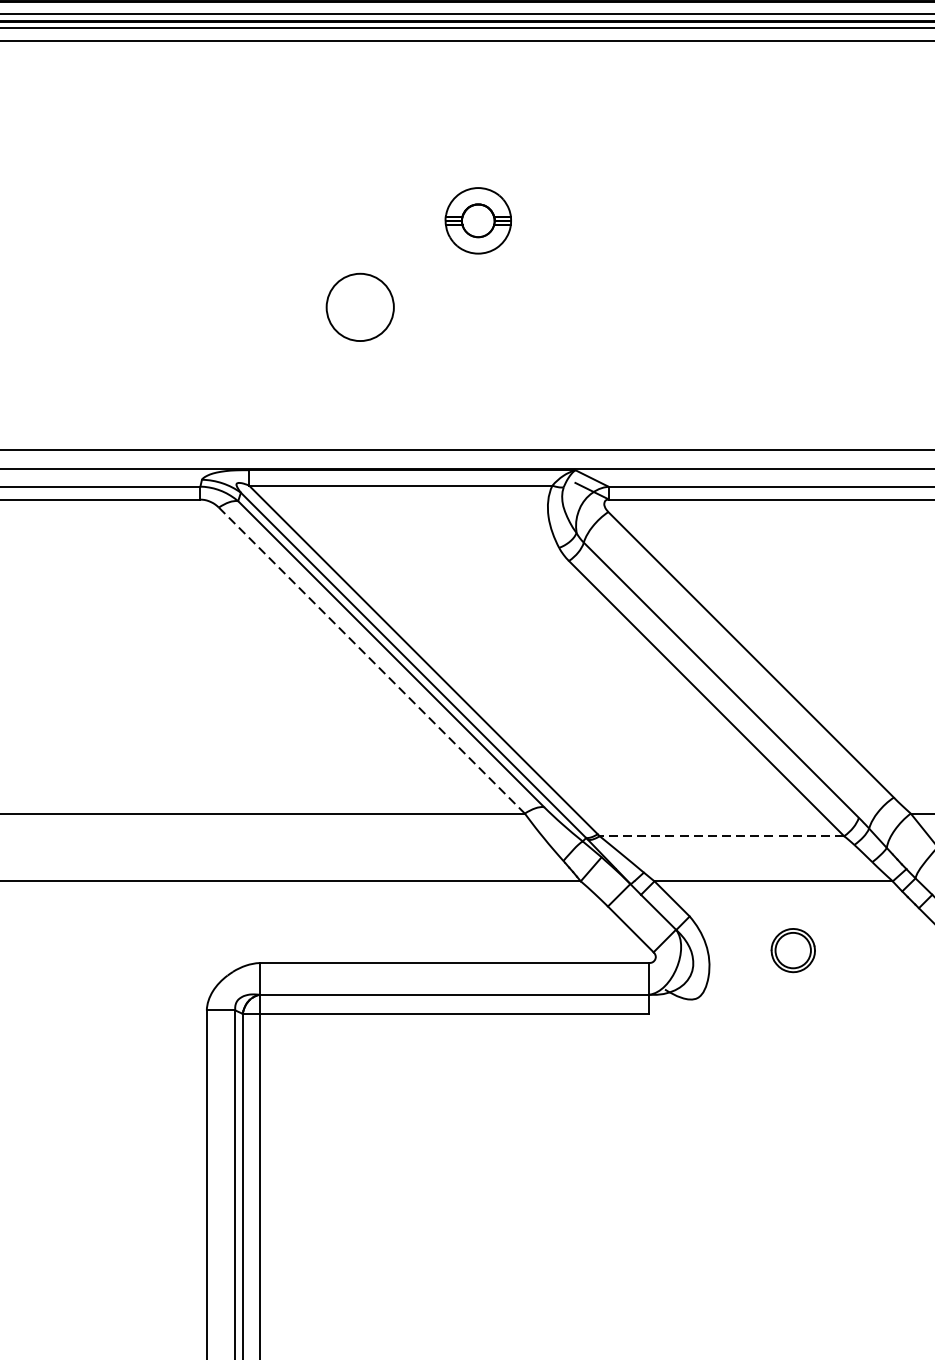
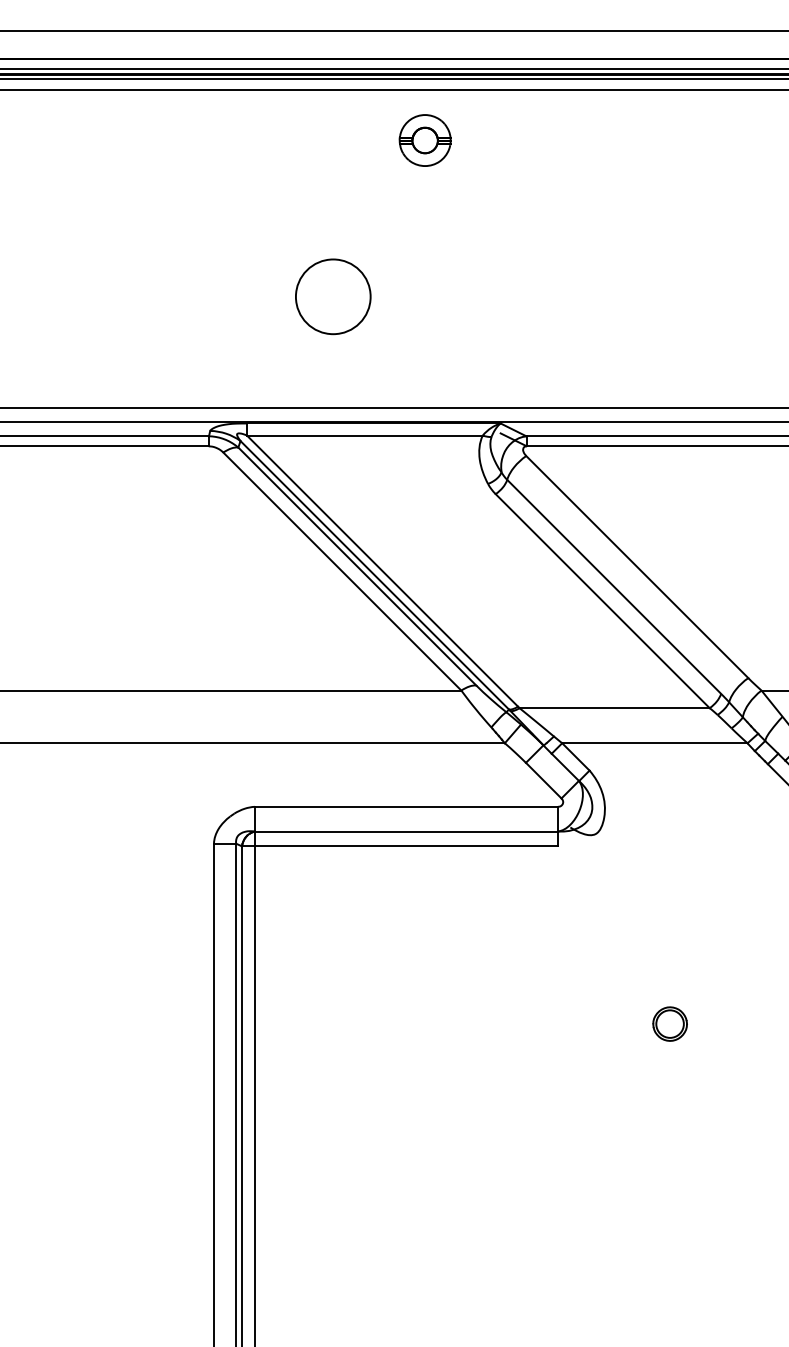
part: (477, 220) -> (424, 140), moved
circle: (360, 306) -> (333, 296), size x1.43
line: (372, 660) -> (342, 571), dashed -> solid
line: (721, 836) -> (614, 708), dashed -> solid
part: (792, 949) -> (669, 1023), moved

